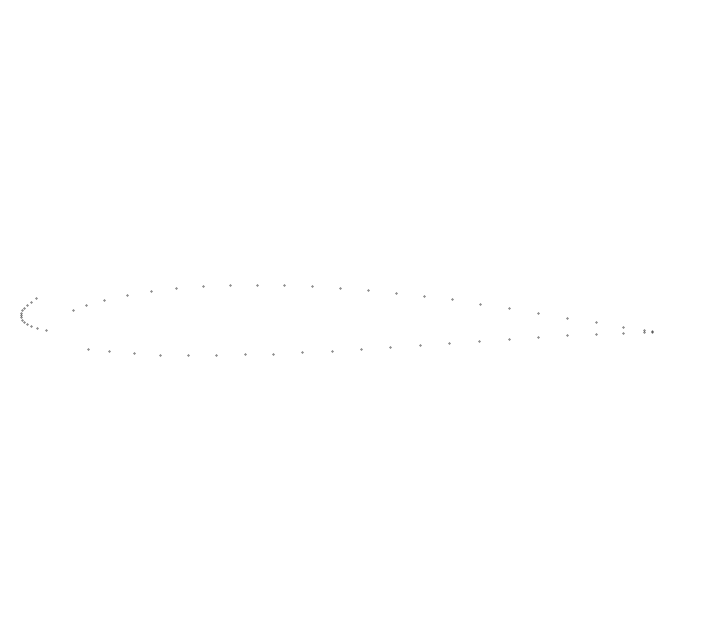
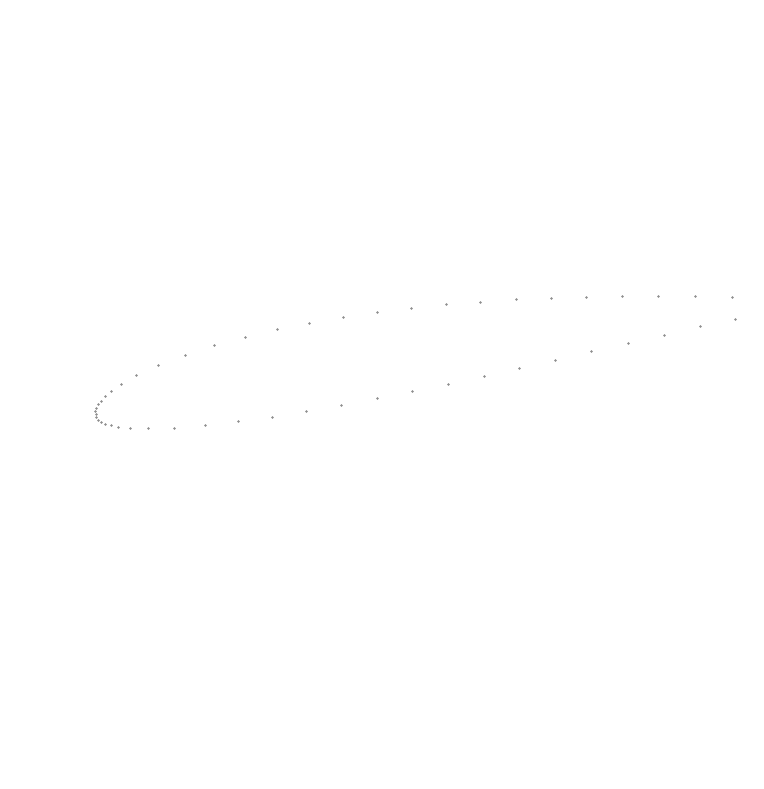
part: (27, 306) -> (102, 402), moved

